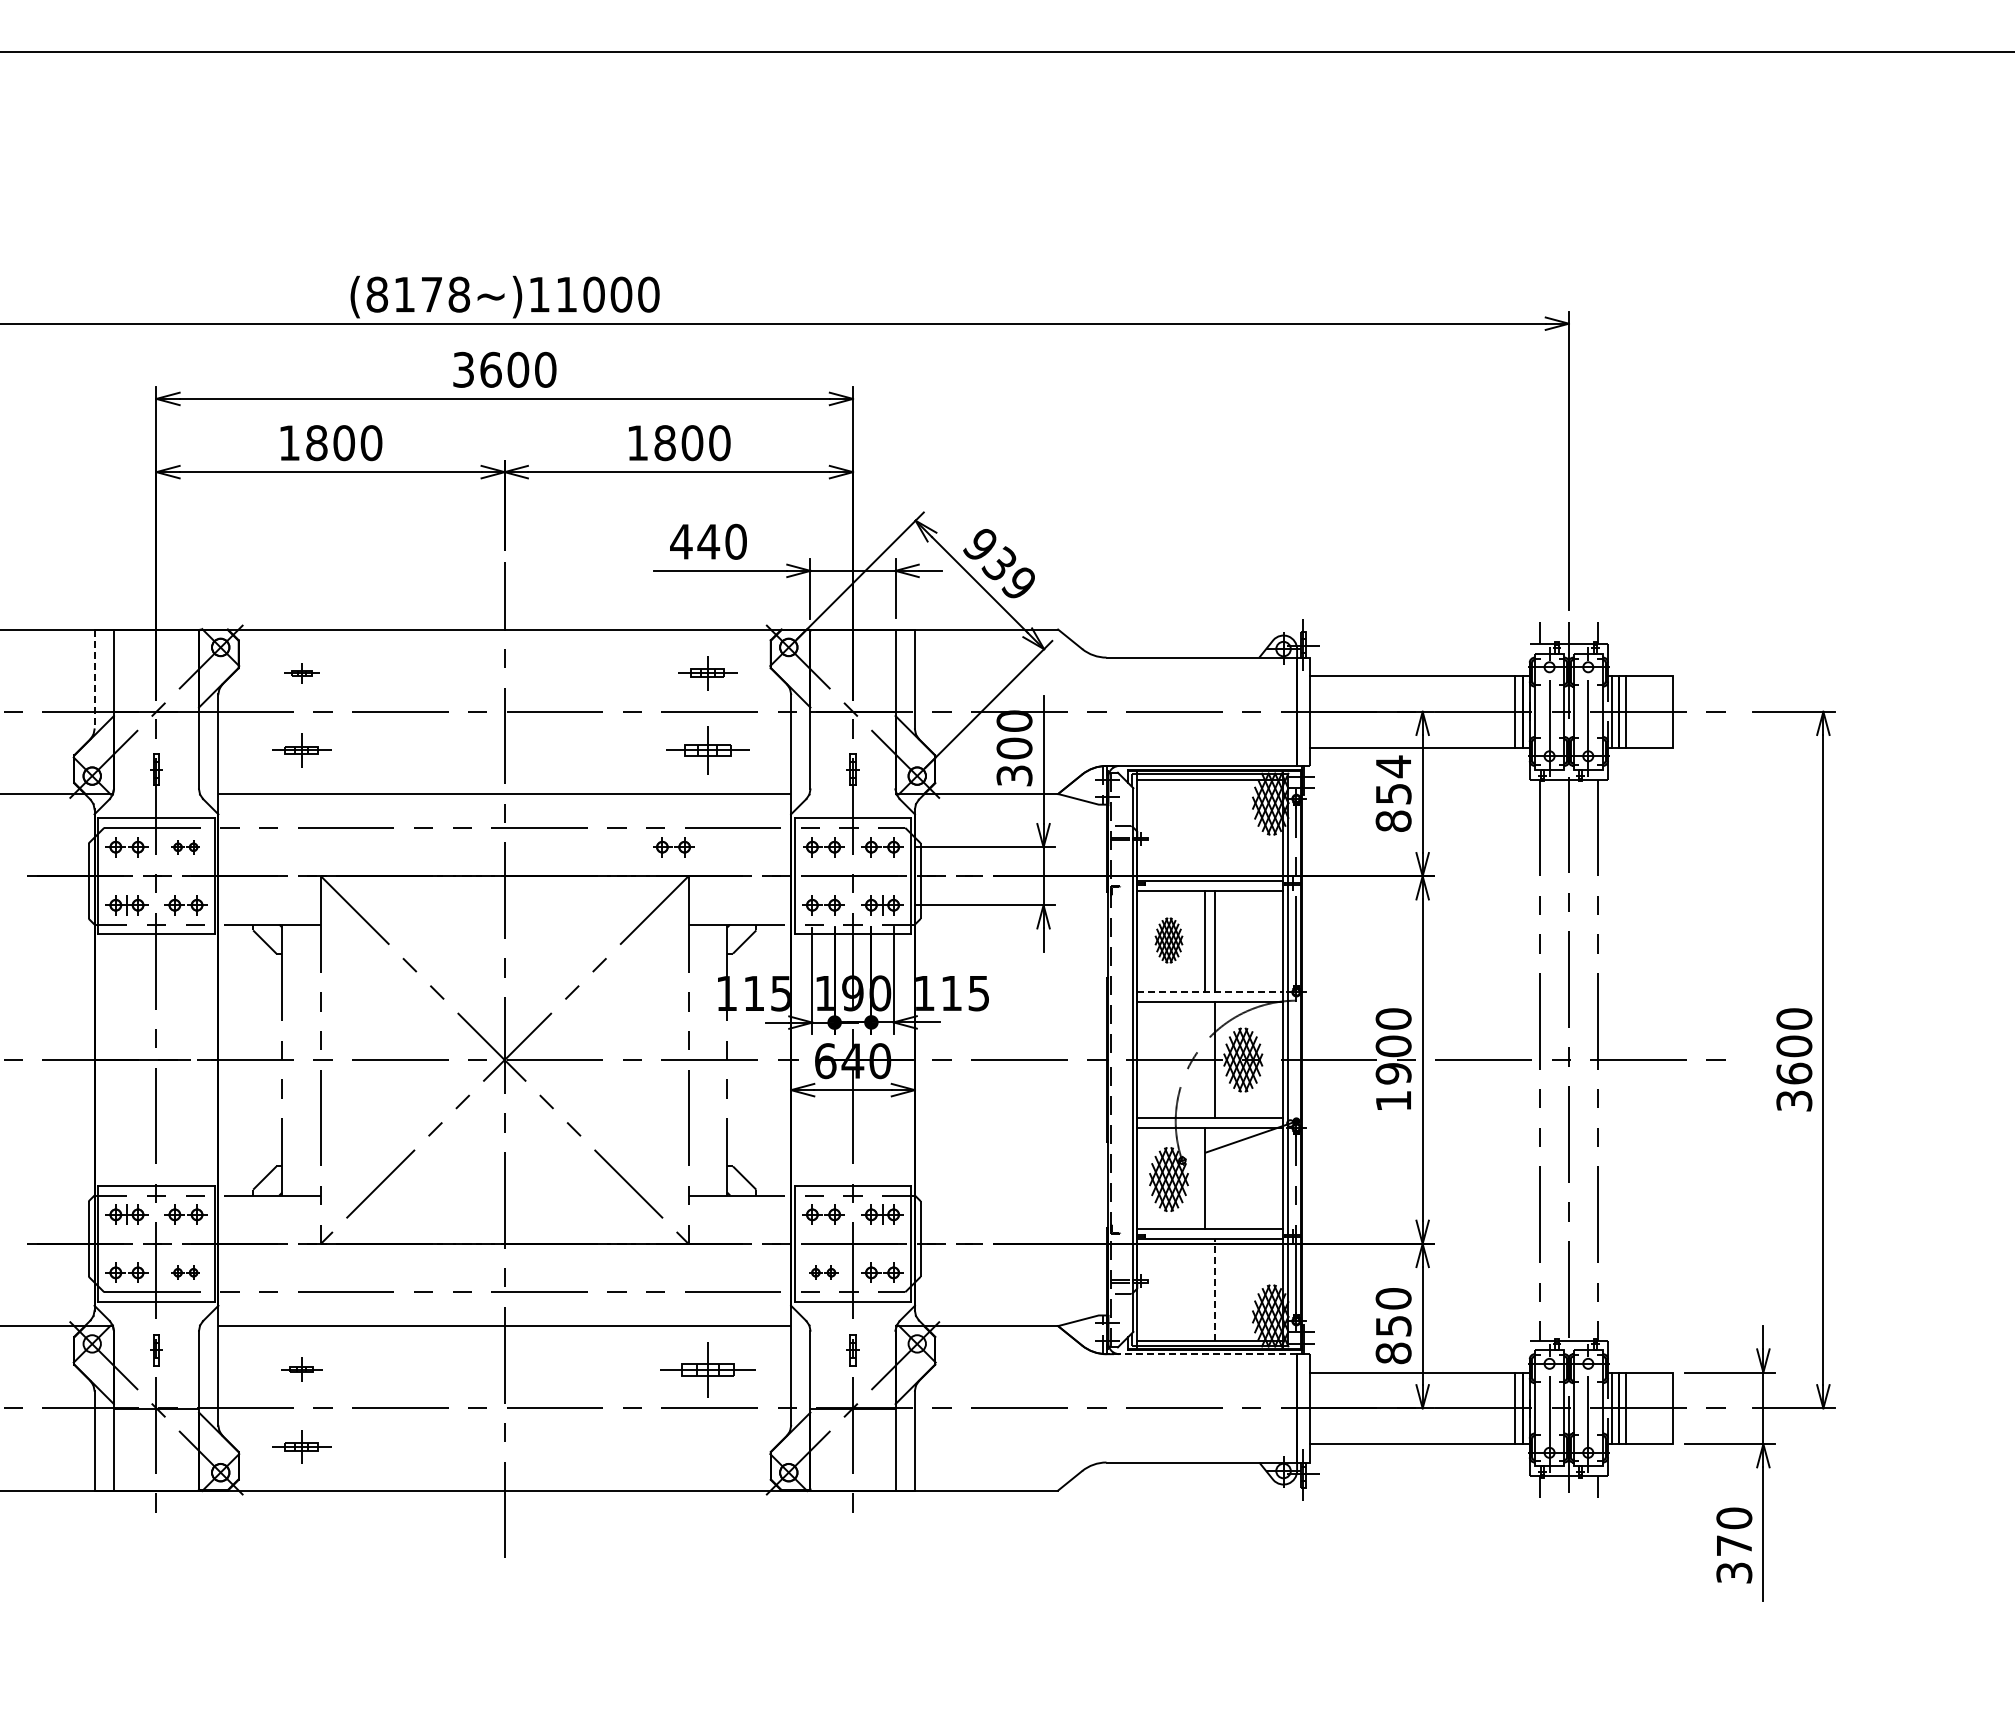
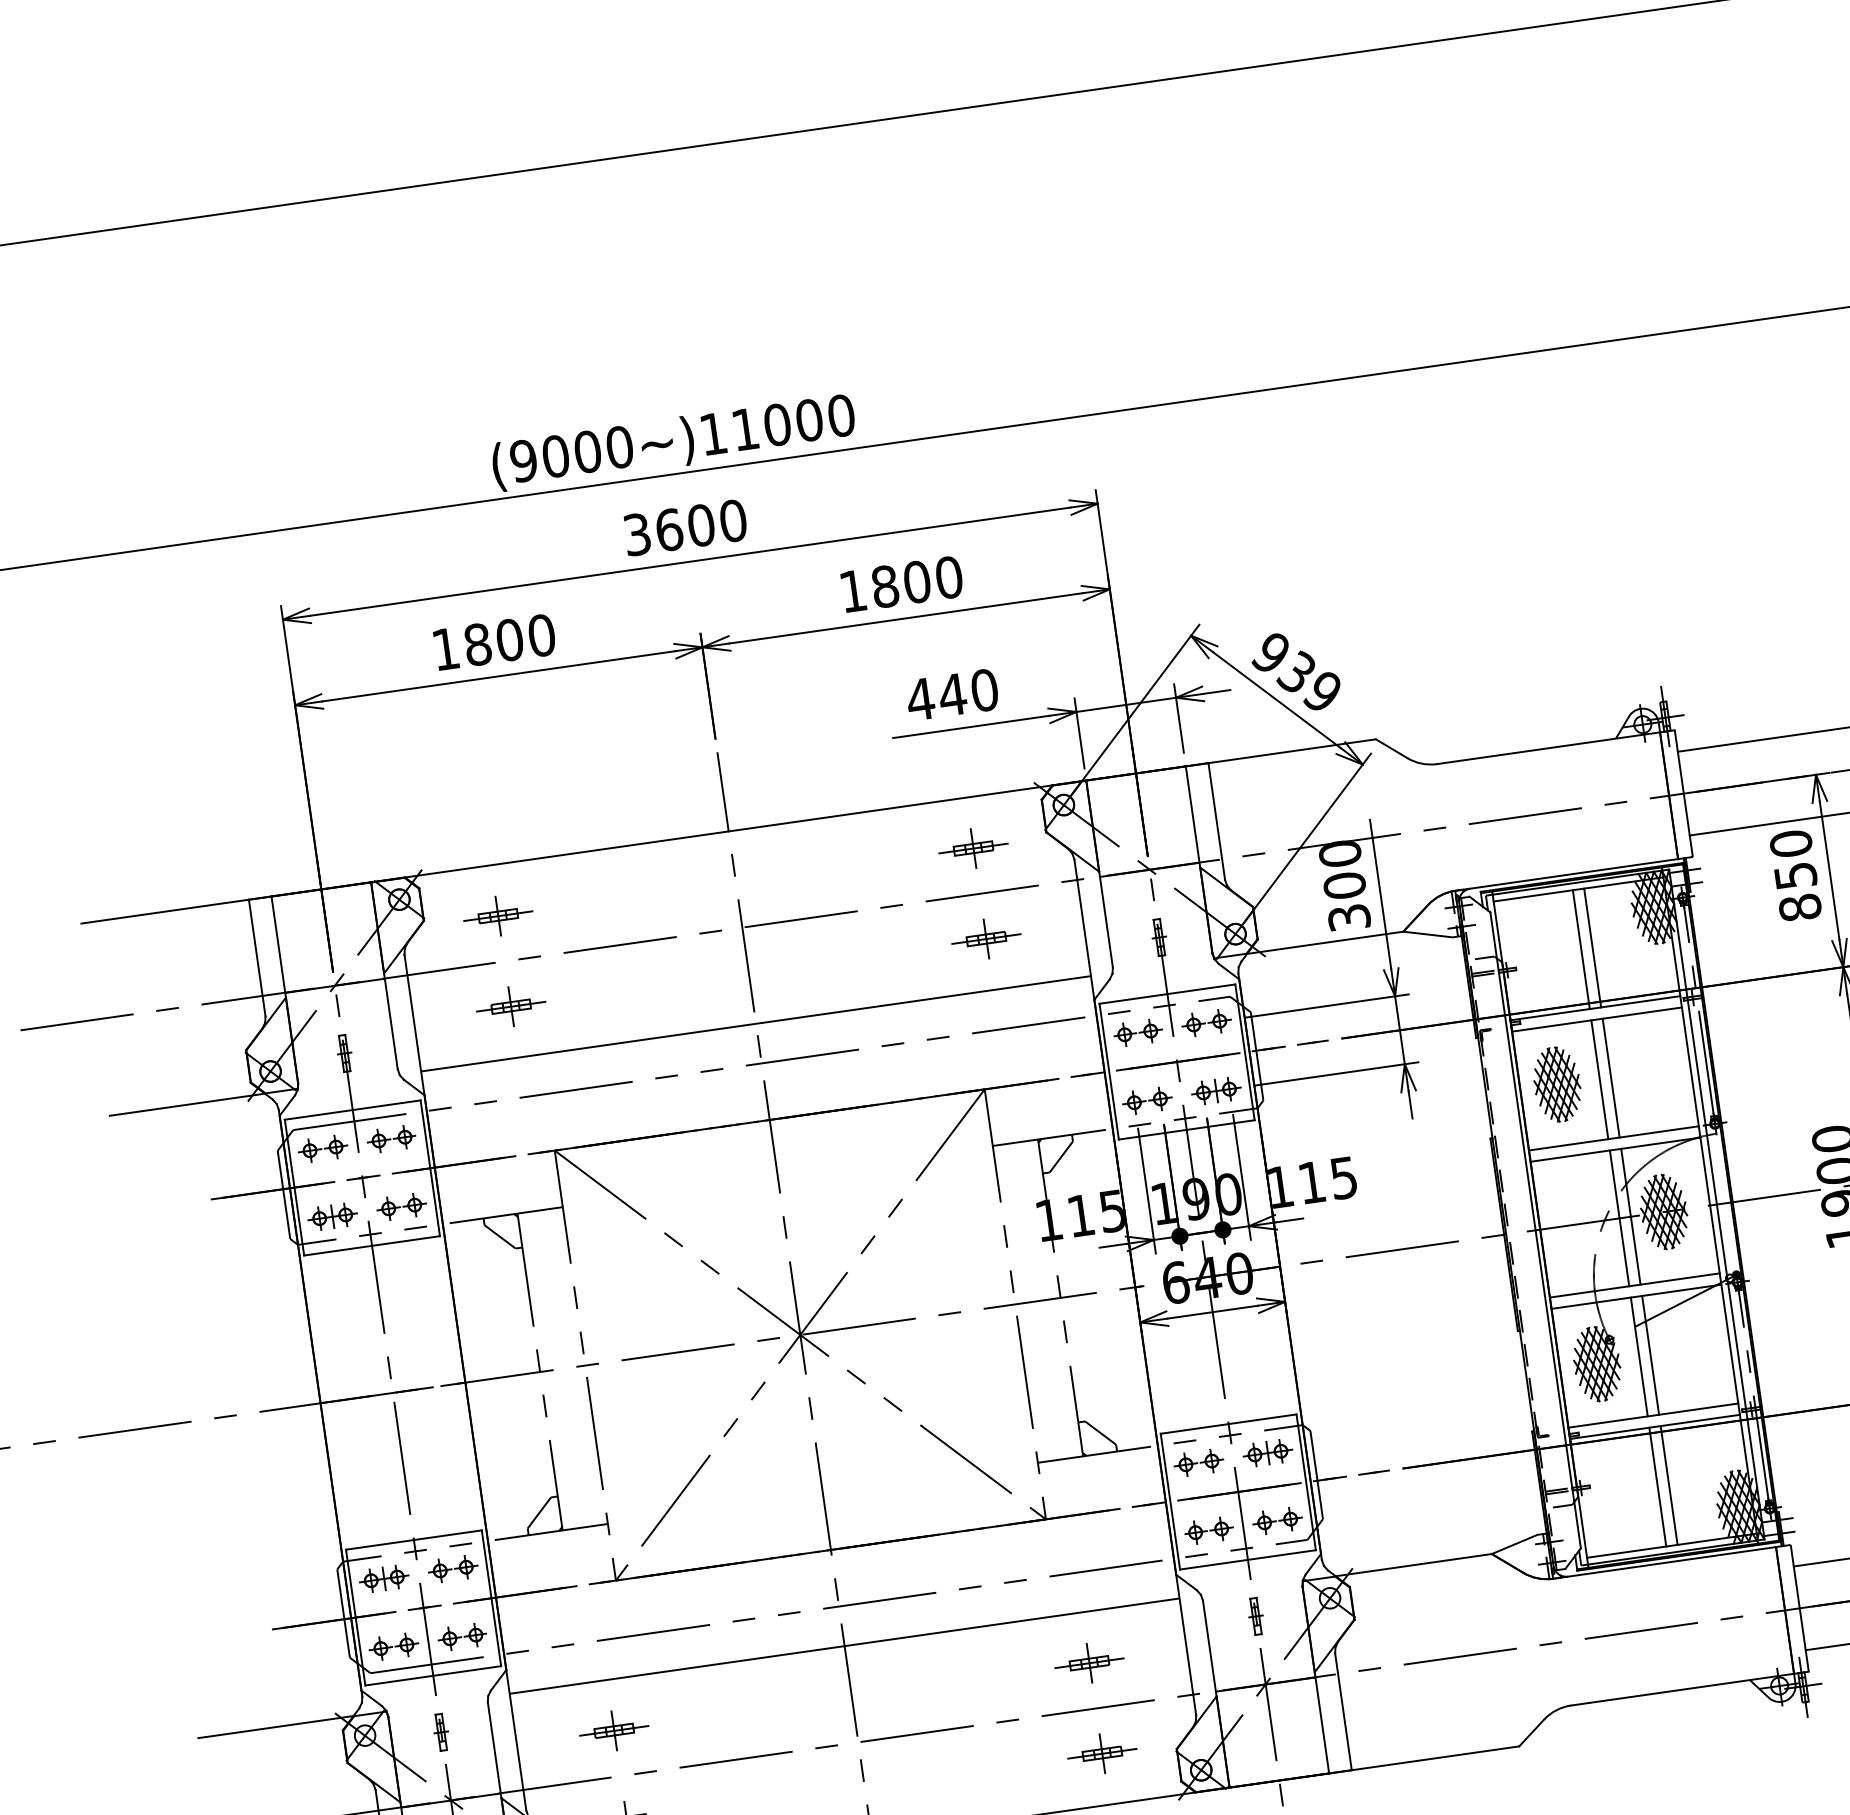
text: (418, 294) -> (572, 453), (8178~)11000 -> (9000~)11000
part: (301, 673) -> (498, 916), size x1.67
line: (94, 679) -> (257, 958), dashed -> solid
part: (707, 750) -> (985, 939), size x0.71
text: (1393, 766) -> (1790, 843), 854 -> 850
line: (1205, 830) -> (1581, 949), added
line: (1214, 830) -> (1592, 948), added
part: (185, 847) -> (391, 1139), size x1.43
part: (673, 847) -> (962, 1058), removed
part: (1168, 940) -> (1556, 1084), size x1.43
line: (1210, 992) -> (1614, 1138), dashed -> solid
line: (1205, 1060) -> (1620, 1218), added
line: (1214, 1178) -> (1650, 1355), added
part: (185, 1272) -> (462, 1636), size x1.43
part: (823, 1272) -> (1208, 1530), size x1.43
line: (1205, 1289) -> (1658, 1486), added
line: (1214, 1289) -> (1668, 1485), dashed -> solid
line: (1201, 1354) -> (1664, 1563), dashed -> solid
part: (301, 1369) -> (614, 1730), size x1.43
part: (707, 1369) -> (1088, 1663), size x0.62
part: (707, 1446) -> (1101, 1753), added

